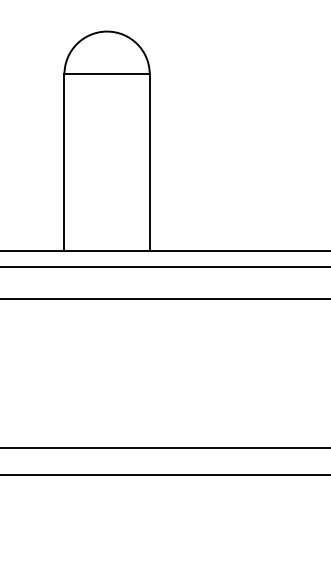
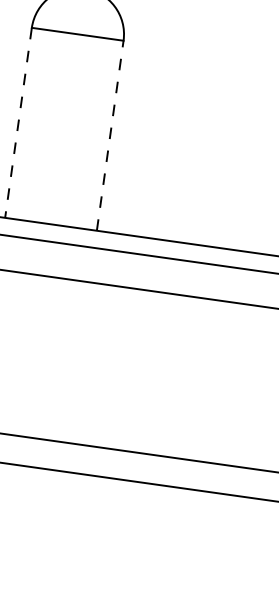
line: (149, 162) -> (109, 135), solid -> dashed
line: (64, 163) -> (18, 123), solid -> dashed

